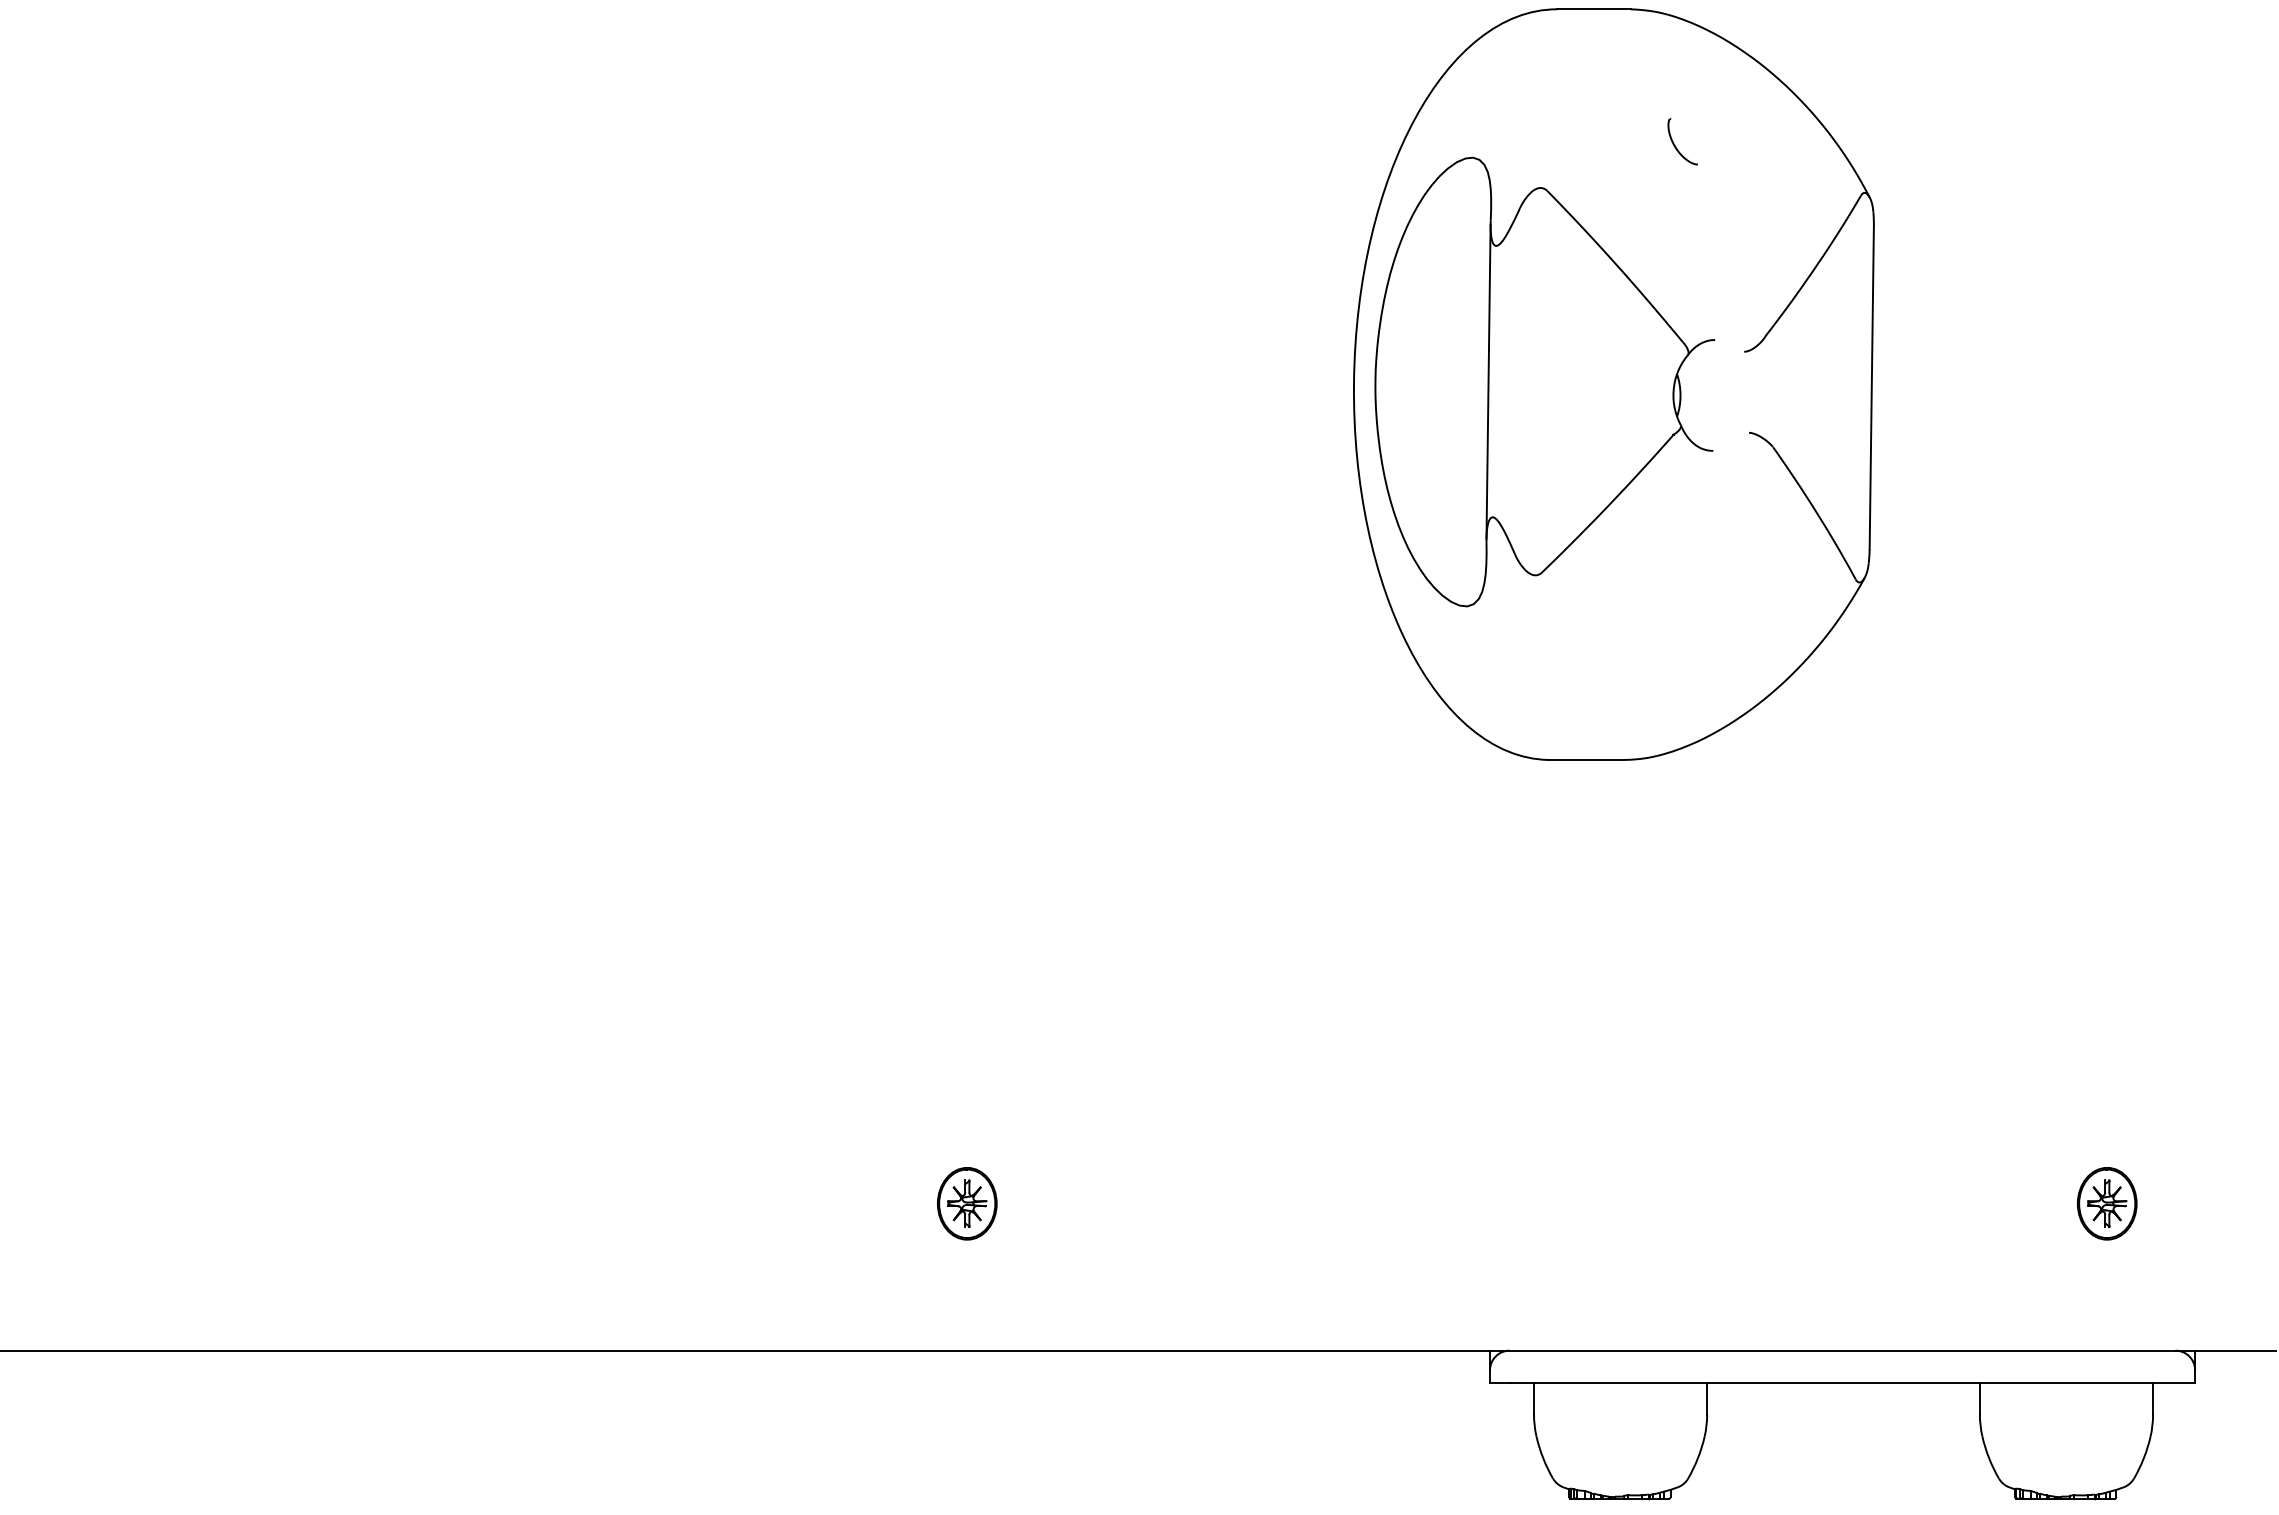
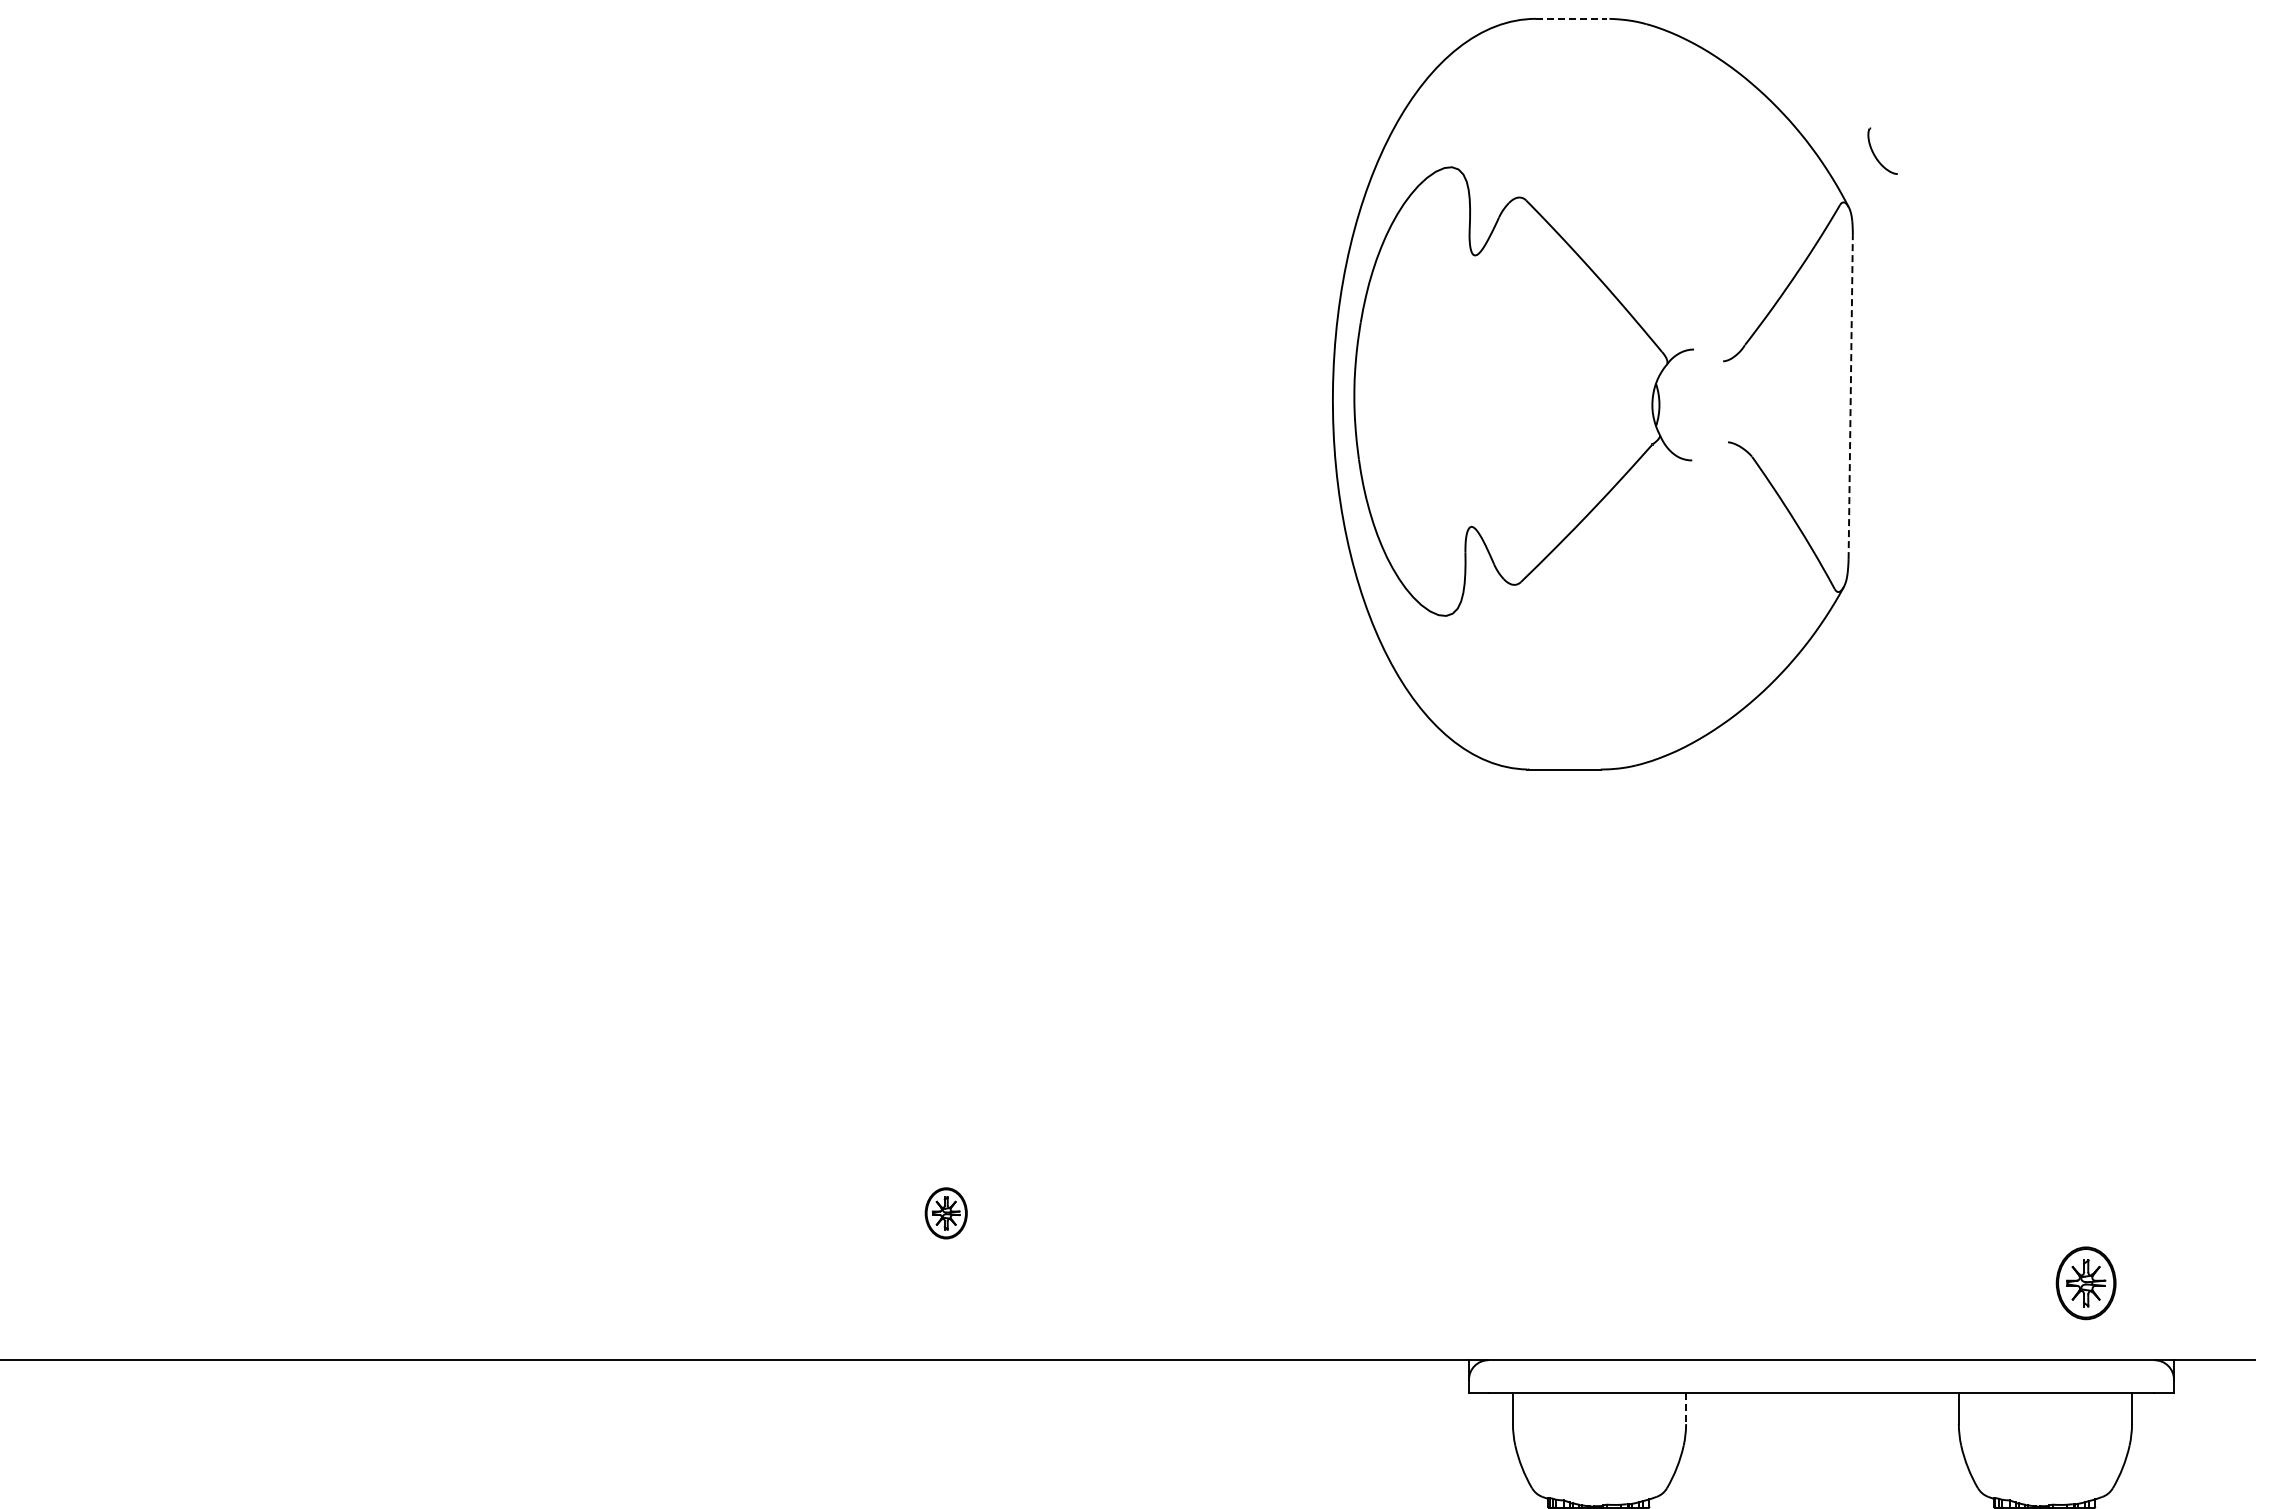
line: (1592, 9) -> (1571, 19), solid -> dashed
part: (1676, 146) -> (1876, 156), moved
line: (1488, 381) -> (1467, 391), removed
line: (1871, 387) -> (1850, 397), solid -> dashed
part: (967, 1203) -> (946, 1213), size x0.7
part: (2106, 1203) -> (2085, 1283), moved
line: (1707, 1398) -> (1686, 1408), solid -> dashed

